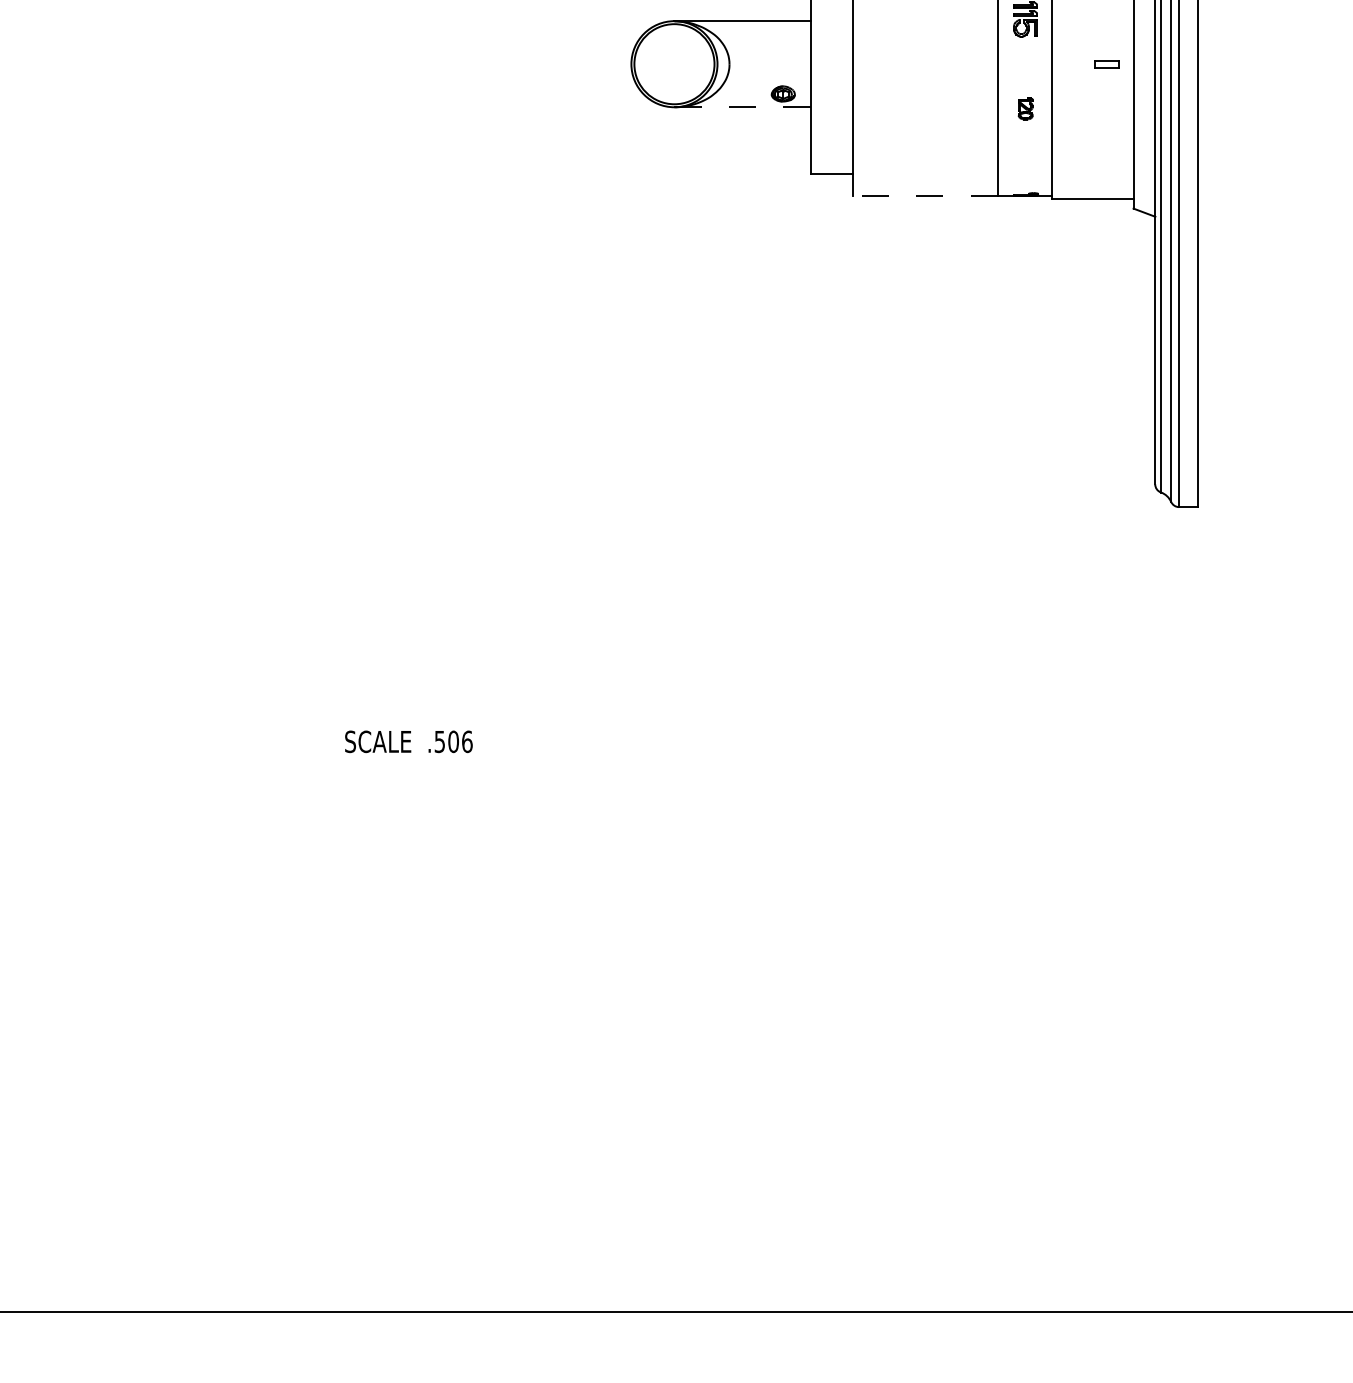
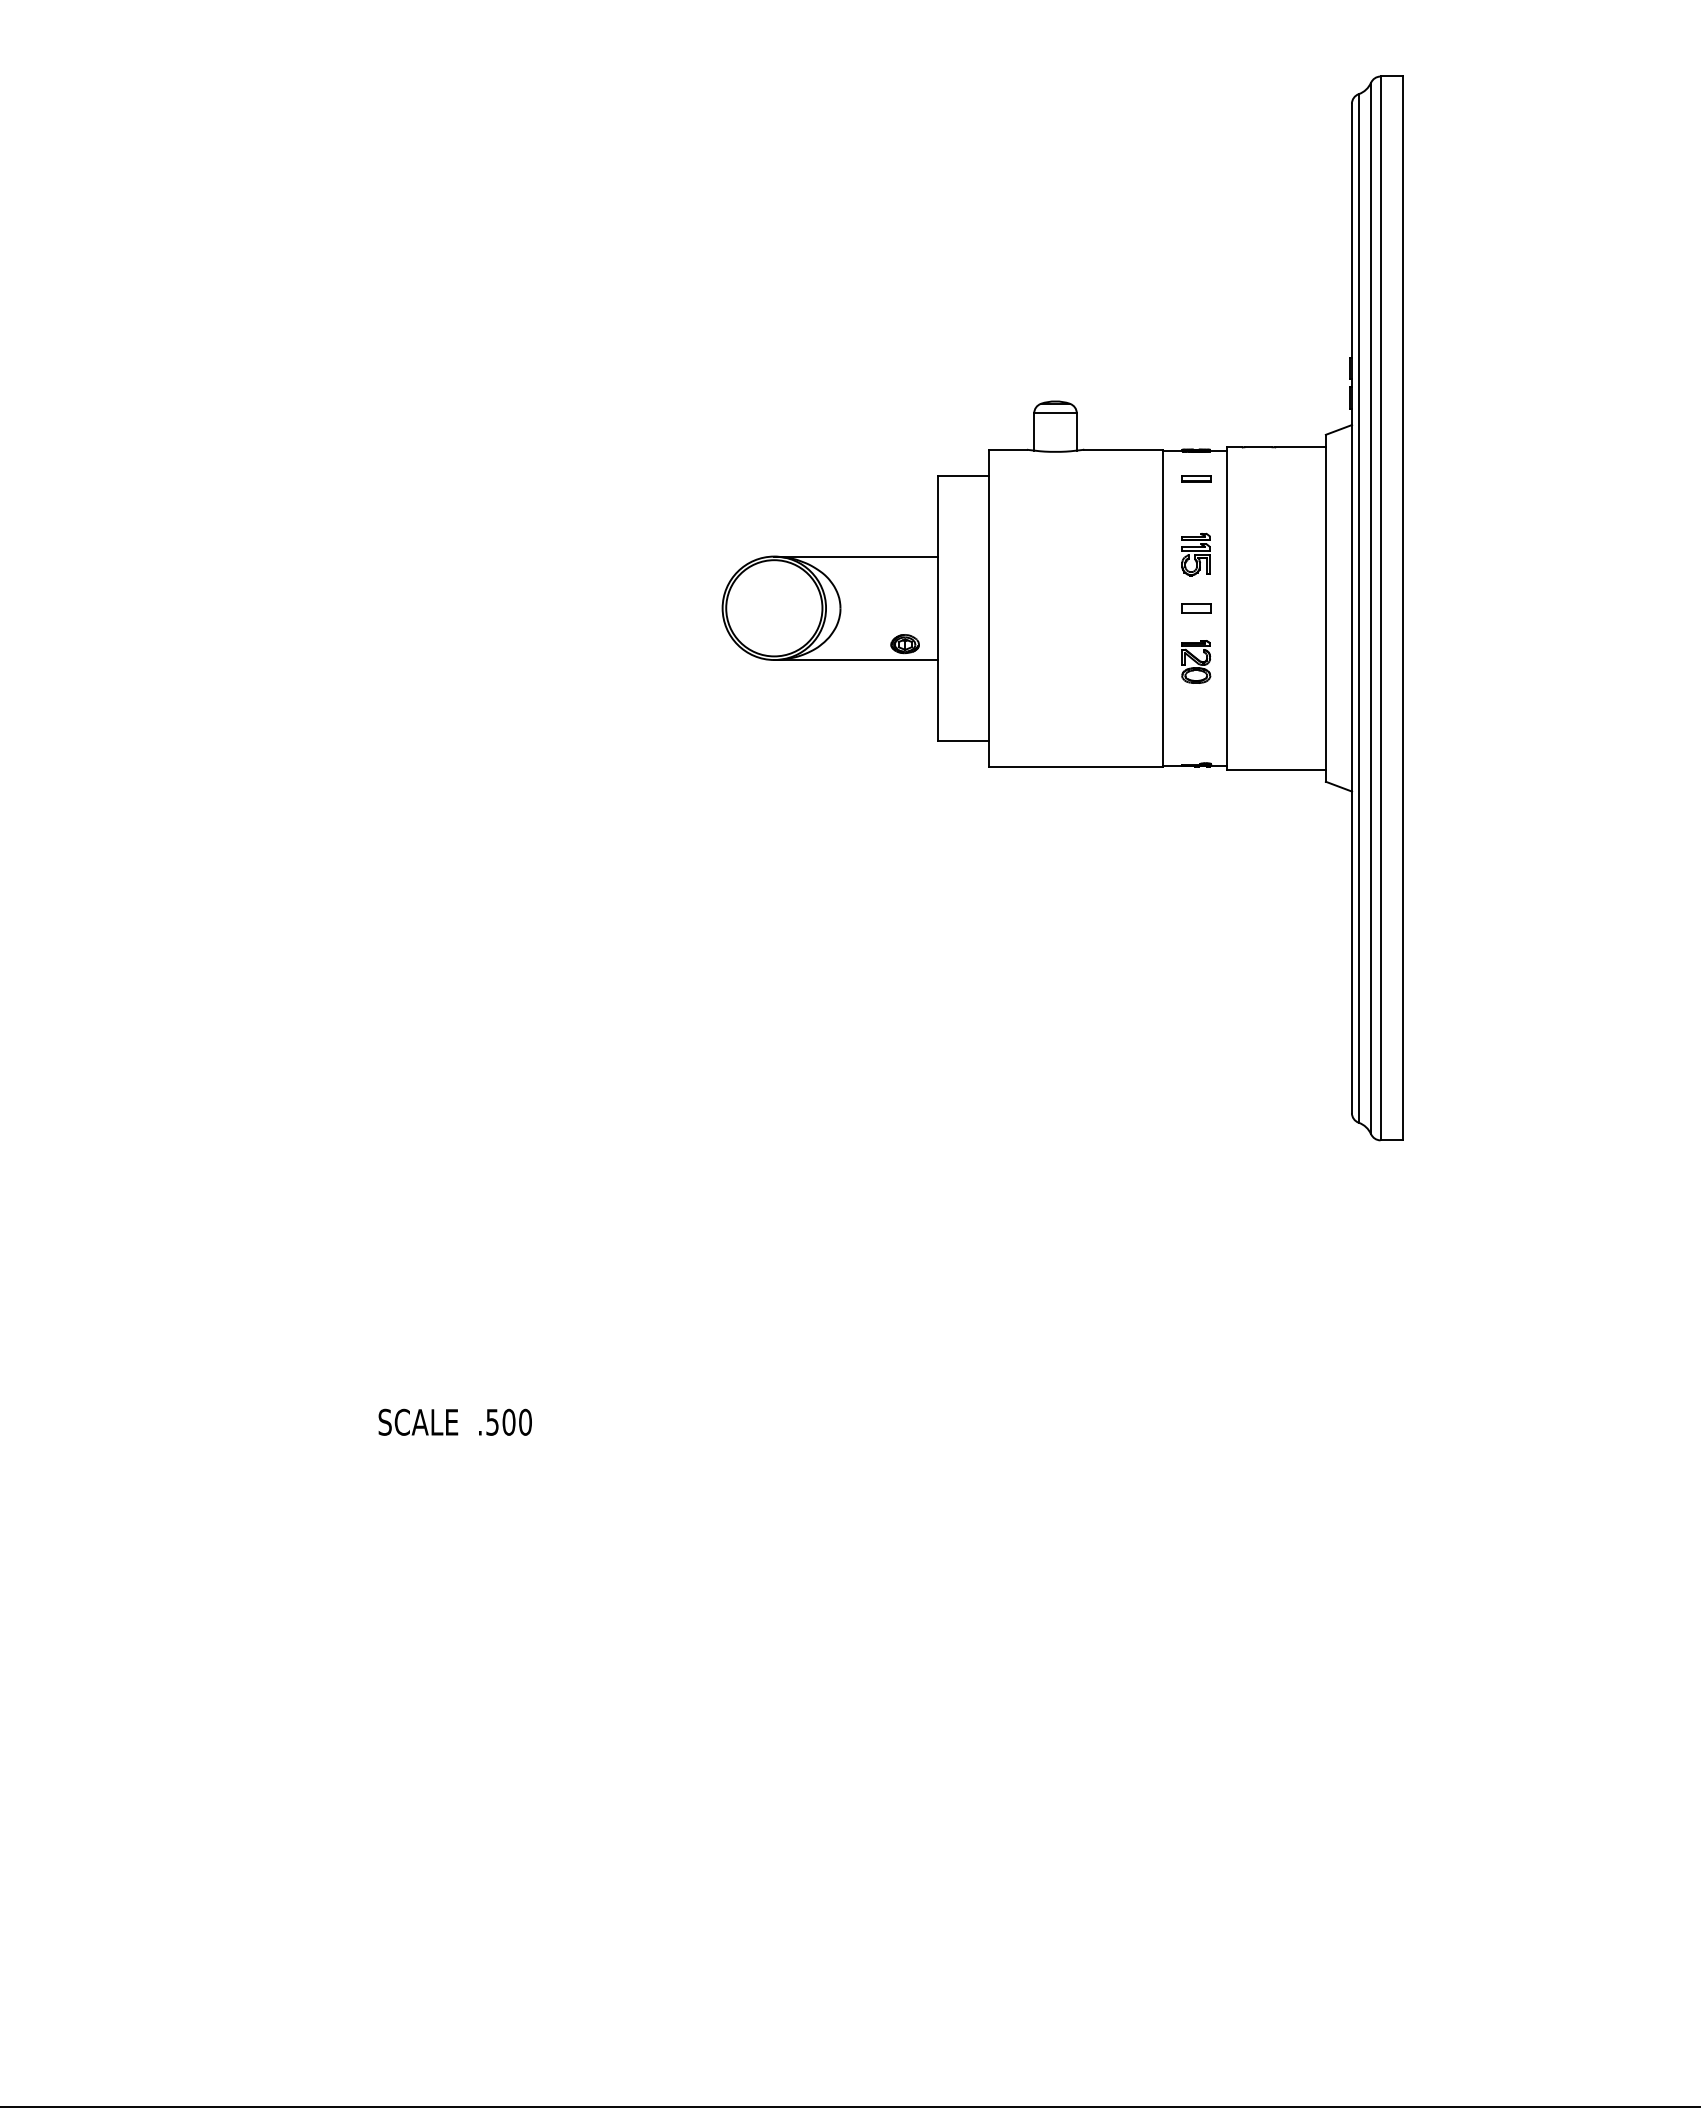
part: (1106, 64) -> (1196, 608), moved
line: (742, 107) -> (856, 660), dashed -> solid
part: (1025, 108) -> (1196, 661), size x1.67
line: (925, 196) -> (1075, 767), dashed -> solid
text: (467, 741) -> (525, 1421), .506 -> .500

